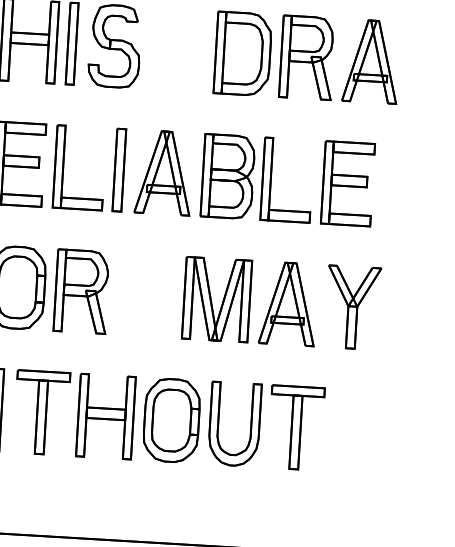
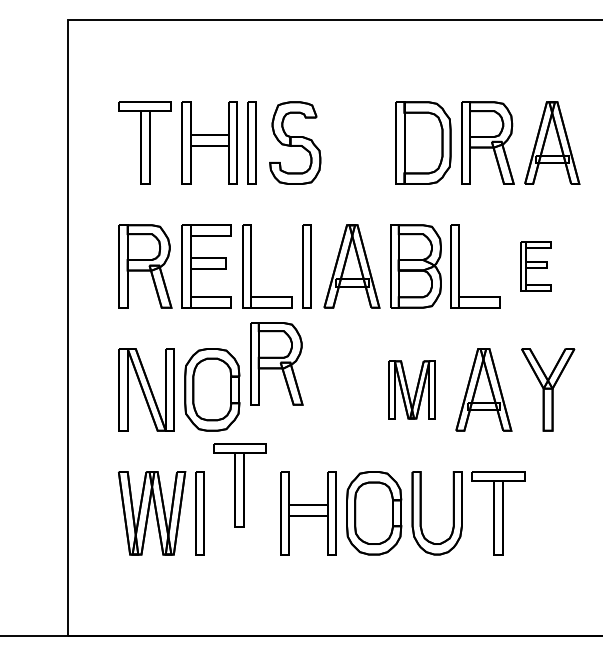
part: (347, 183) -> (535, 266), size x0.6
part: (81, 291) -> (276, 363), moved
part: (216, 299) -> (411, 389), size x0.7
part: (41, 413) -> (239, 485), moved

